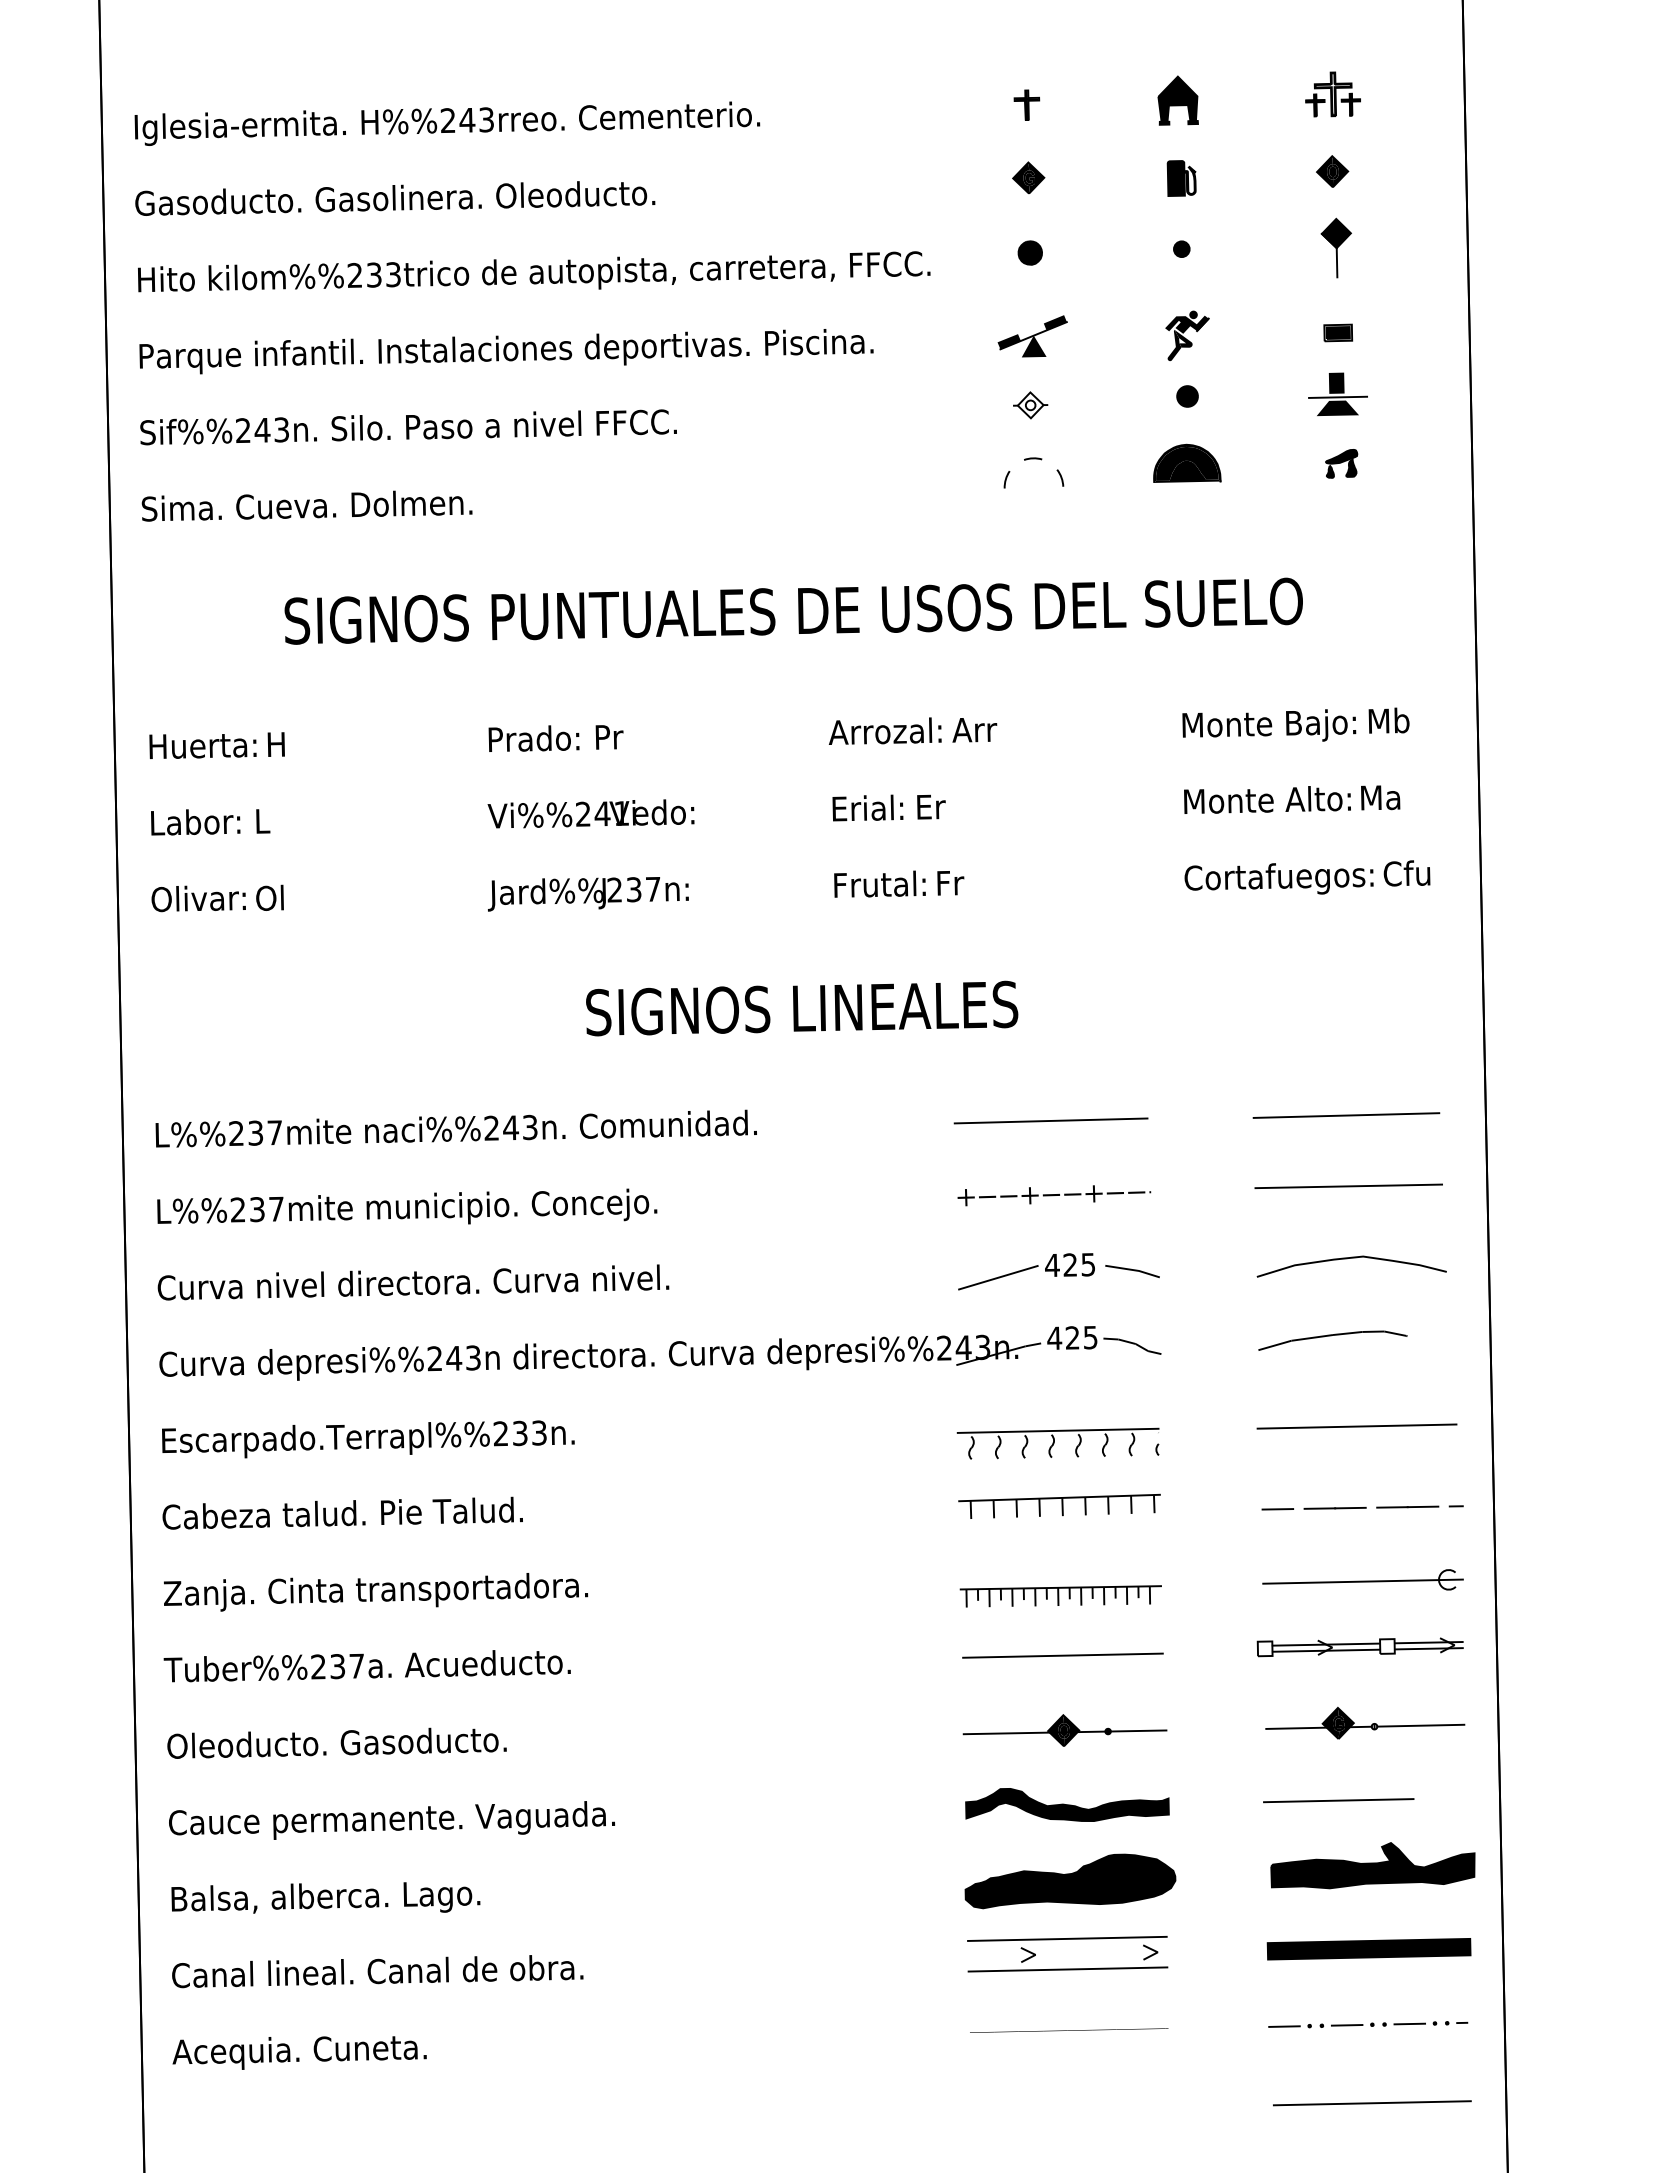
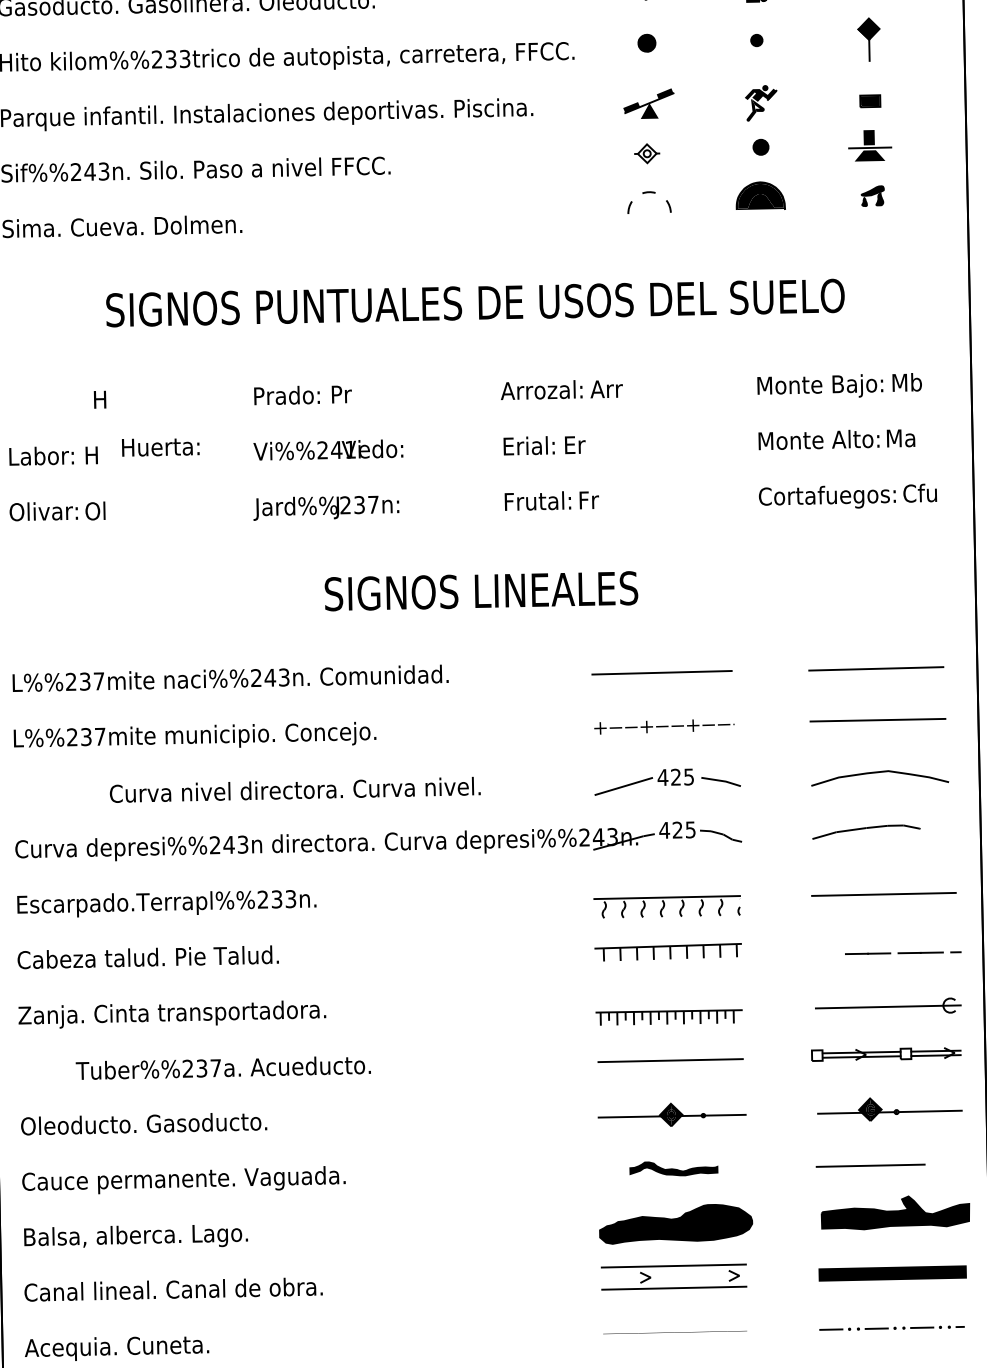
text: (202, 746) -> (160, 447), moved
text: (266, 821) -> (92, 455), L -> H
text: (413, 1282) -> (295, 789), moved
line: (1277, 1509) -> (826, 954), removed
text: (366, 1666) -> (222, 1068), moved
part: (1067, 1804) -> (673, 1168), size x0.6

